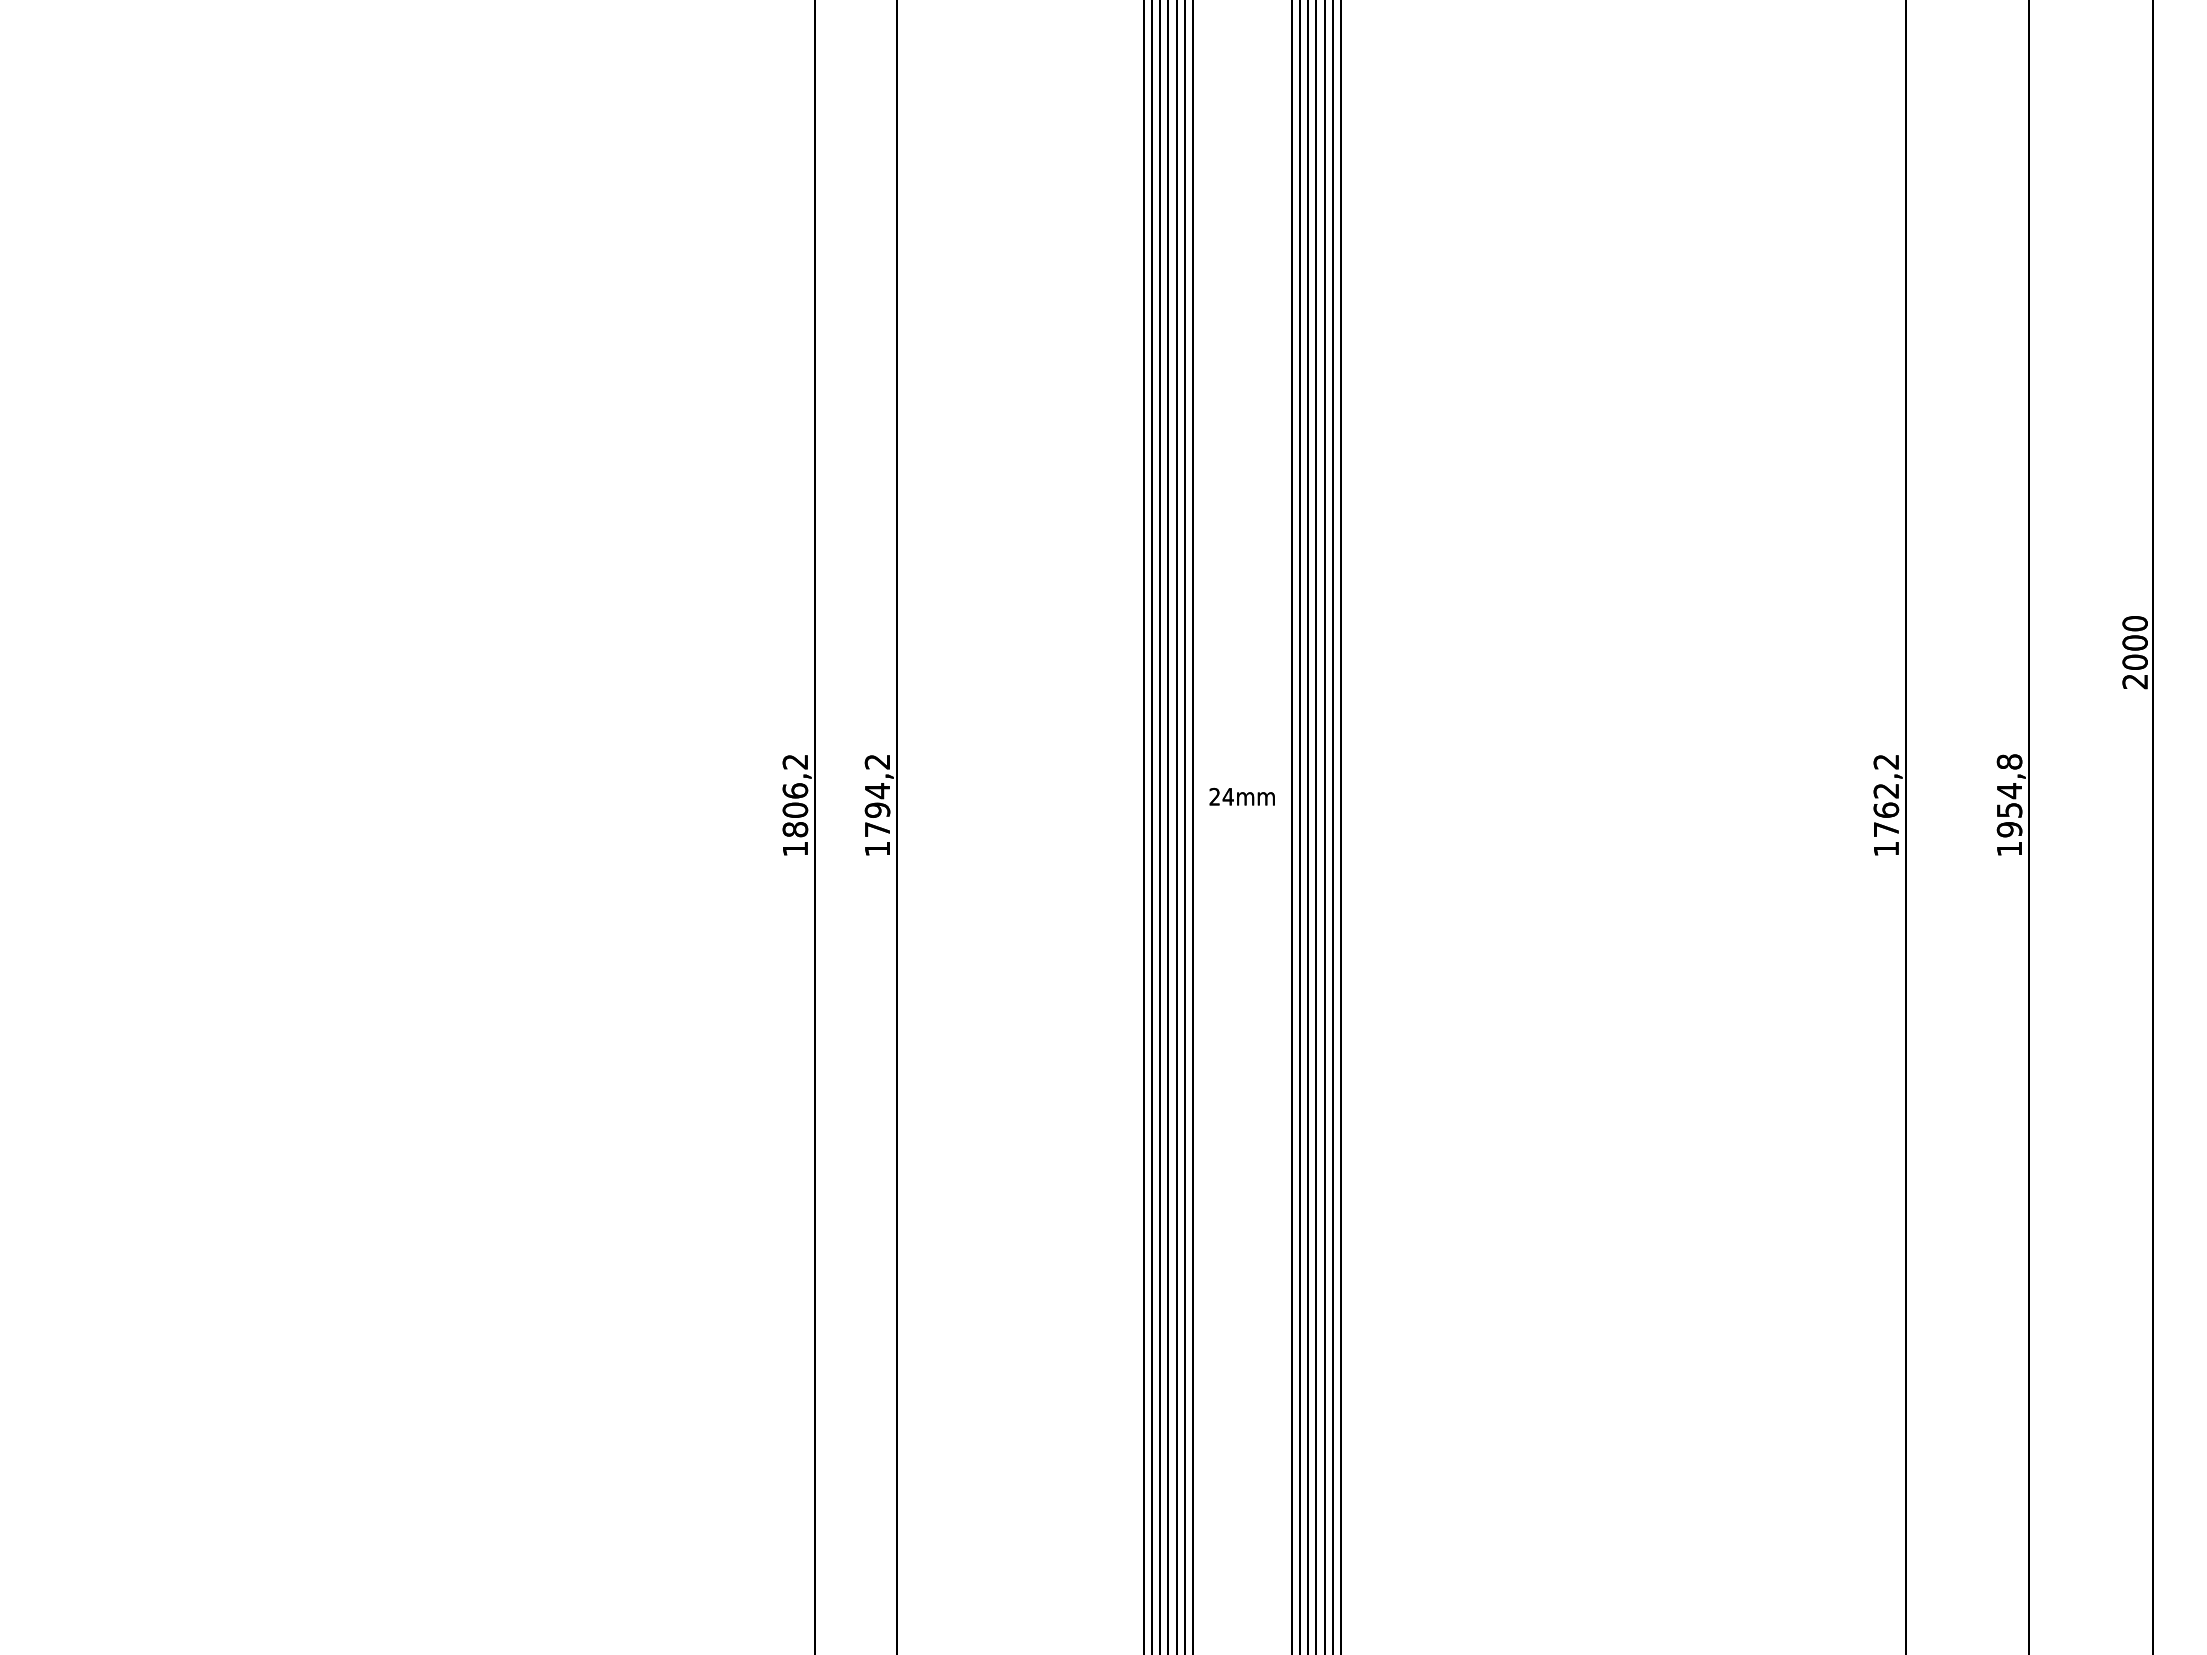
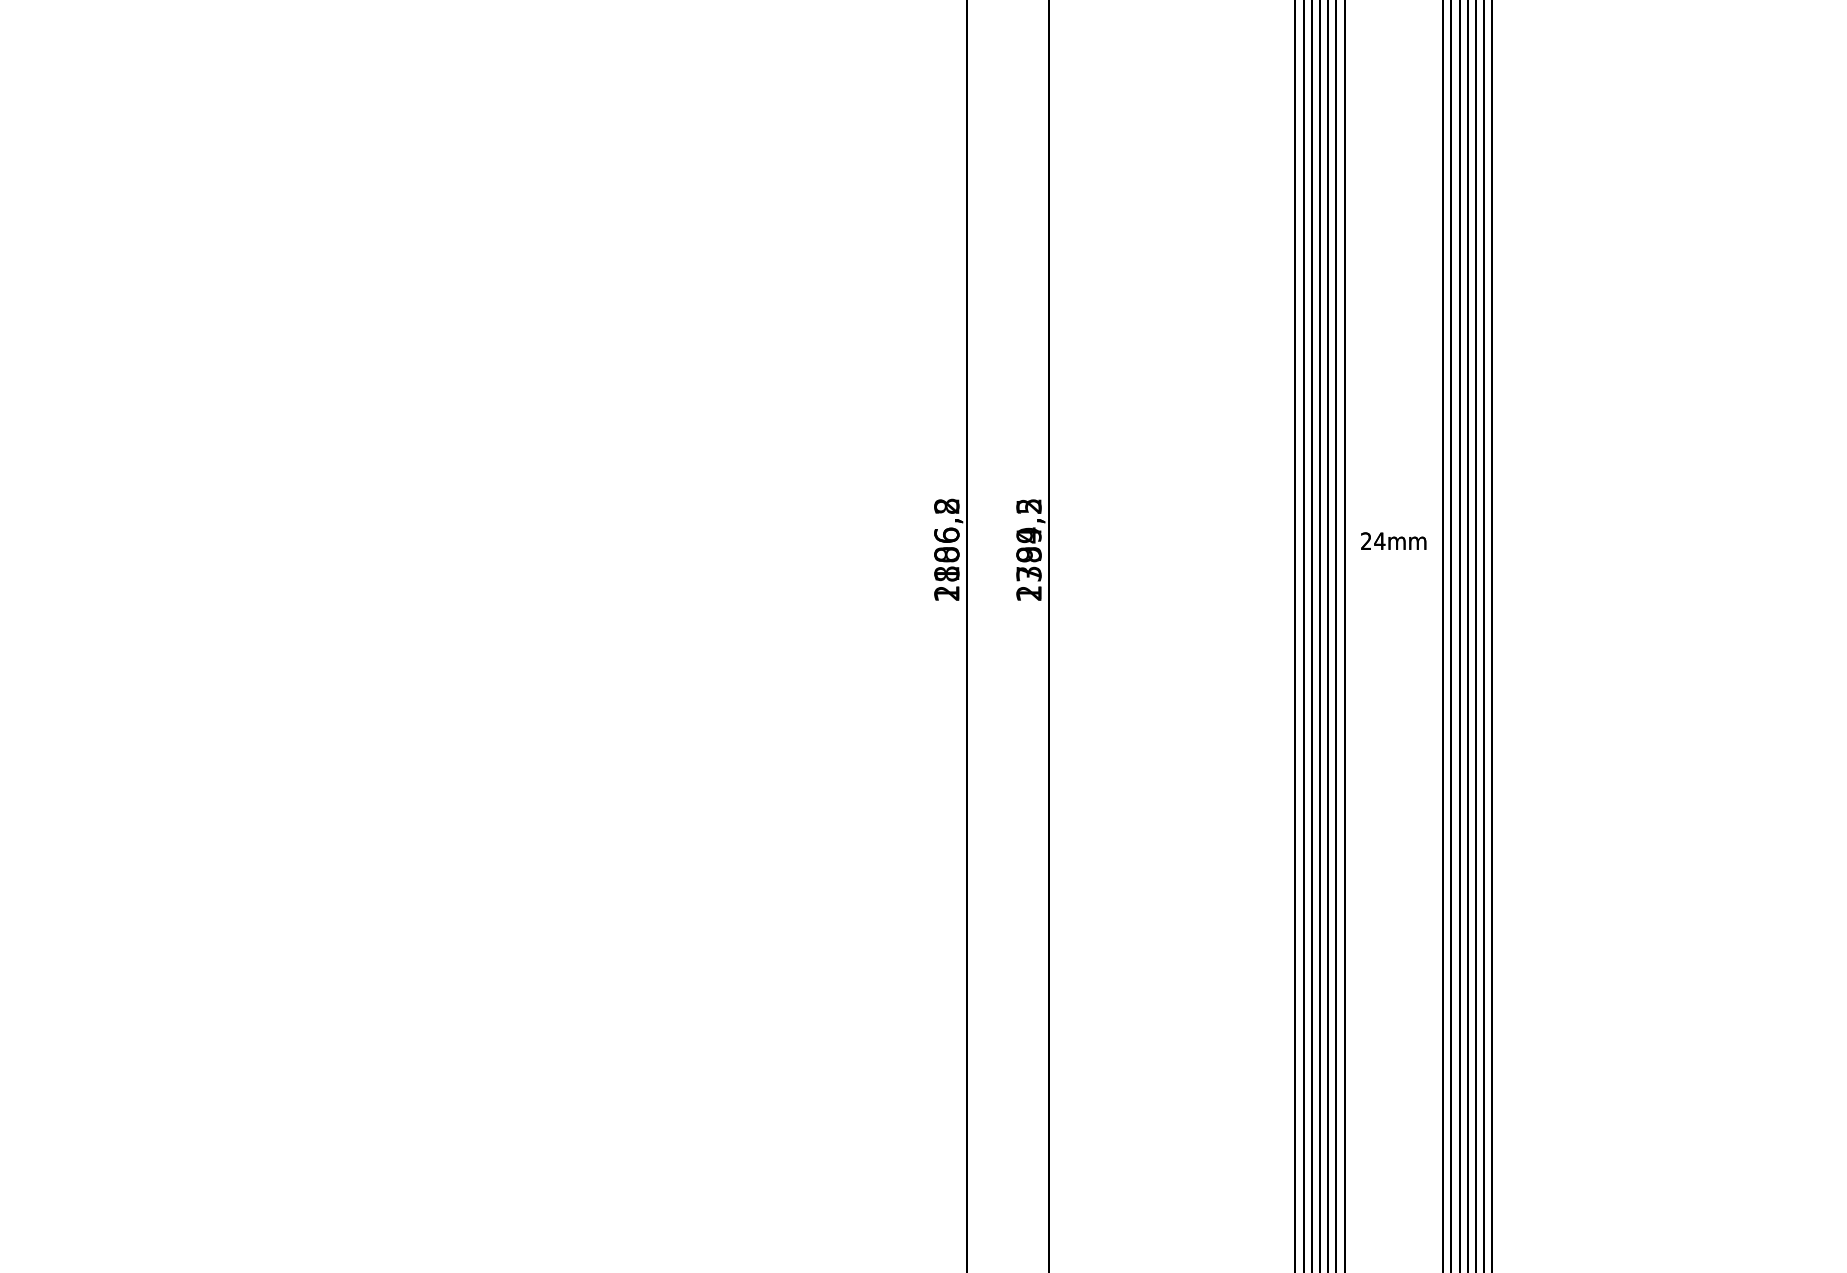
text: (795, 805) -> (946, 549), 1806,2 -> 2186,8
text: (877, 805) -> (1028, 549), 1794,2 -> 2389,5

